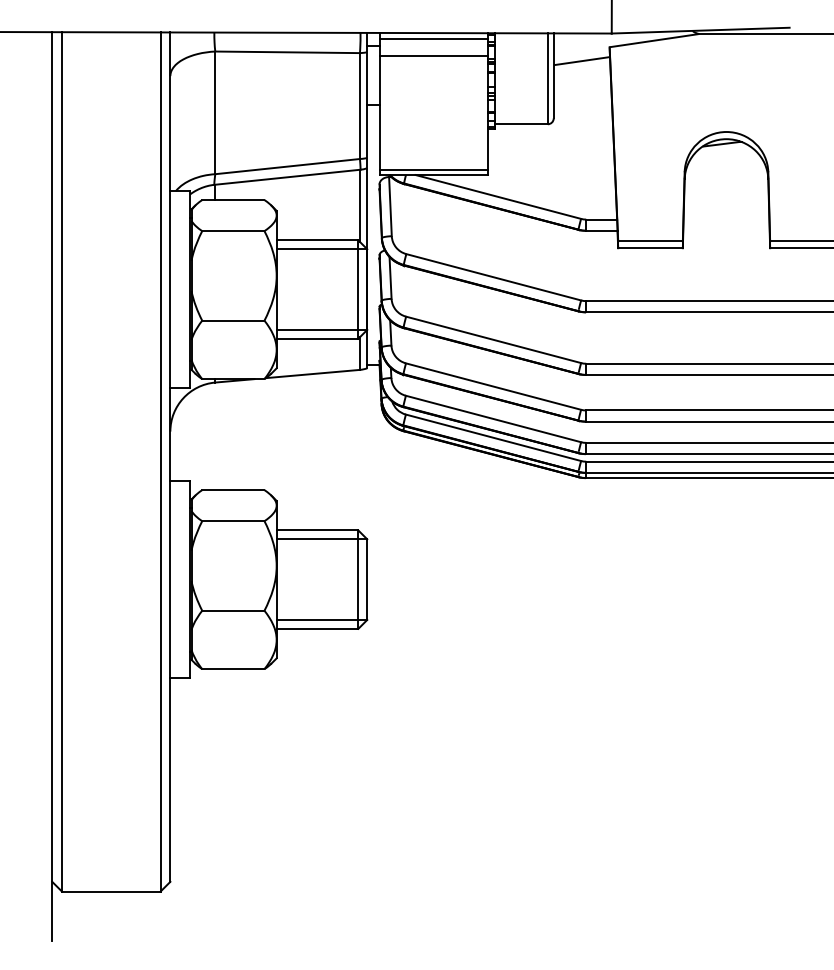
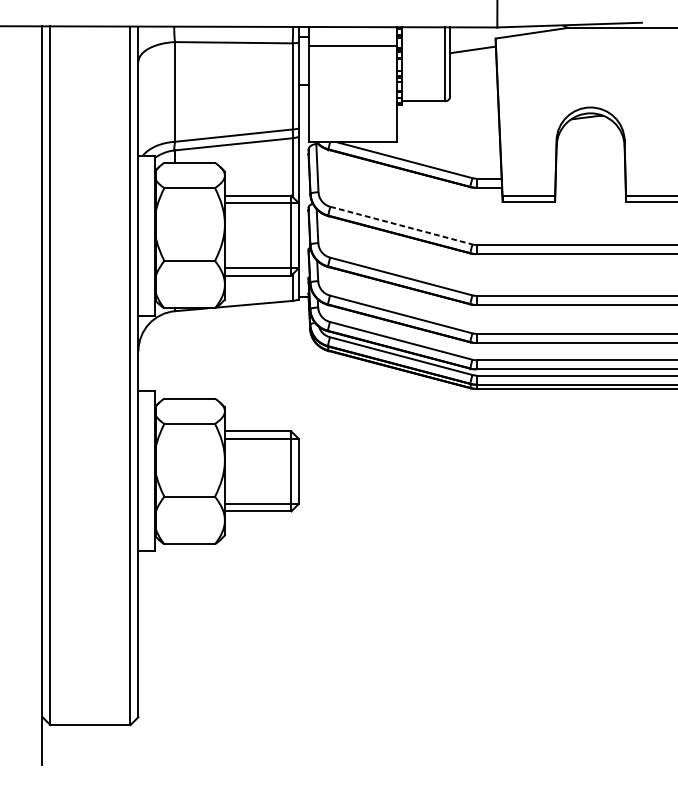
line: (433, 39) -> (352, 32), removed
line: (433, 169) -> (352, 137), removed
line: (494, 277) -> (402, 225), solid -> dashed

